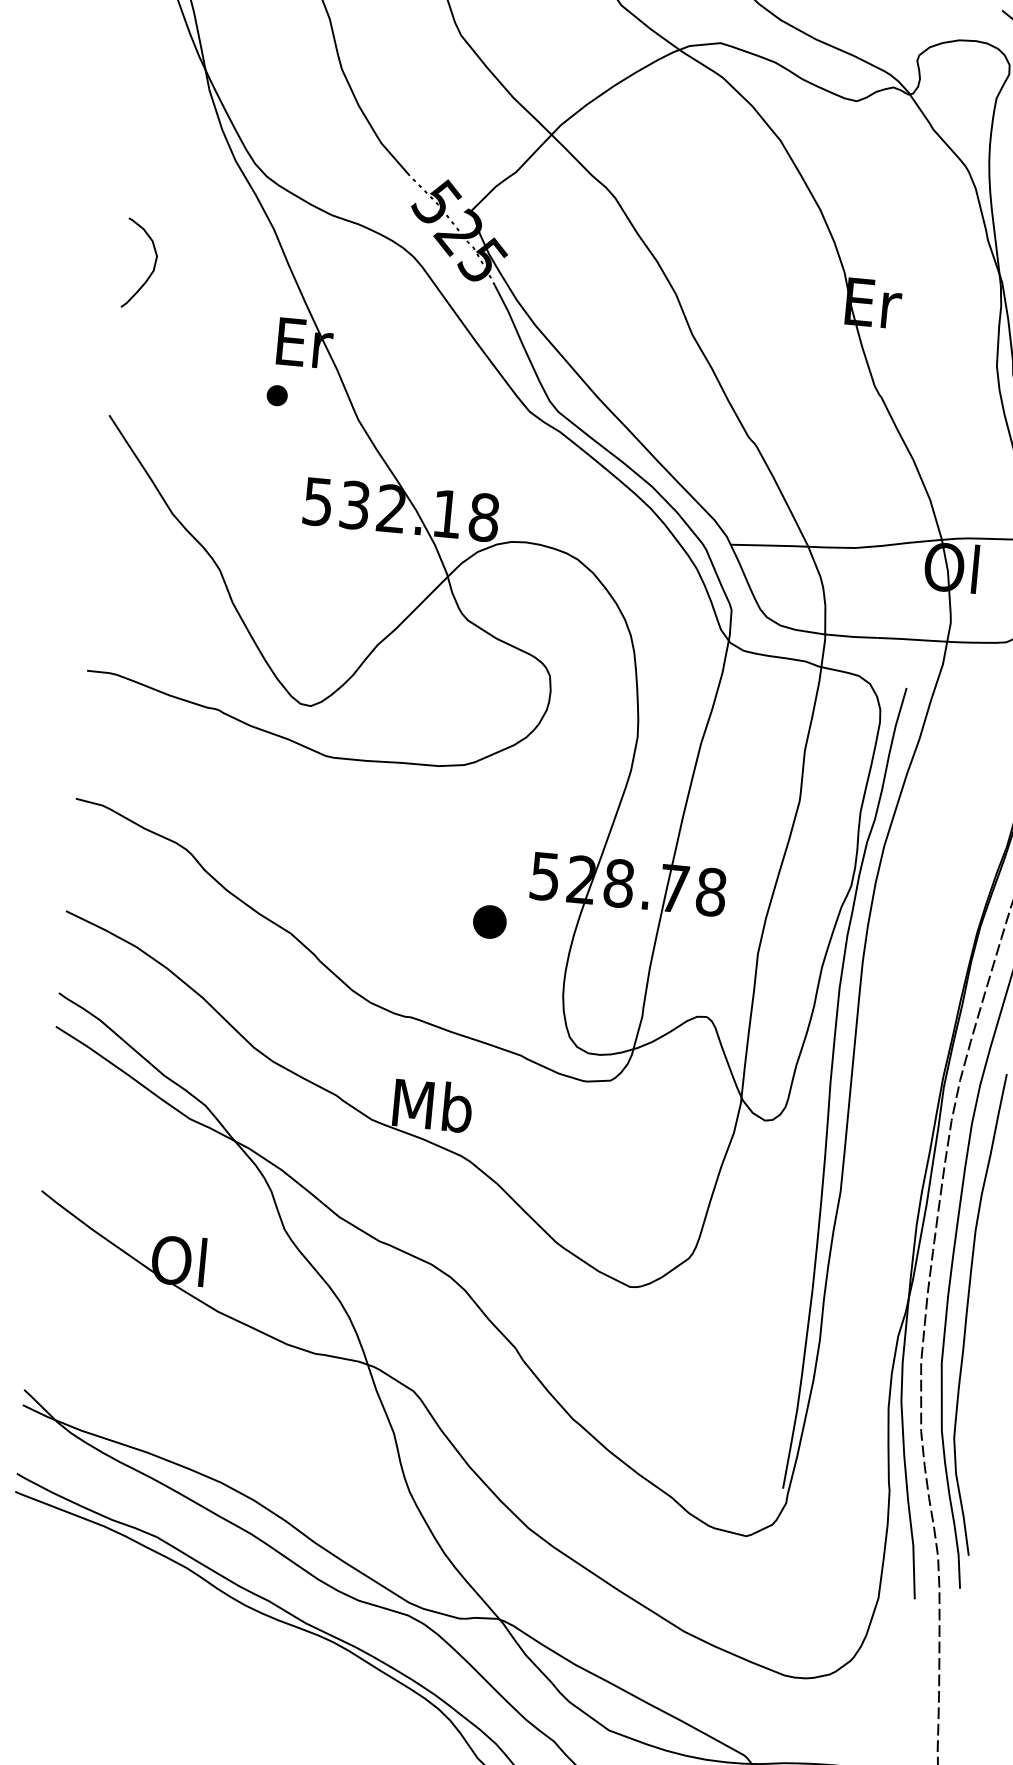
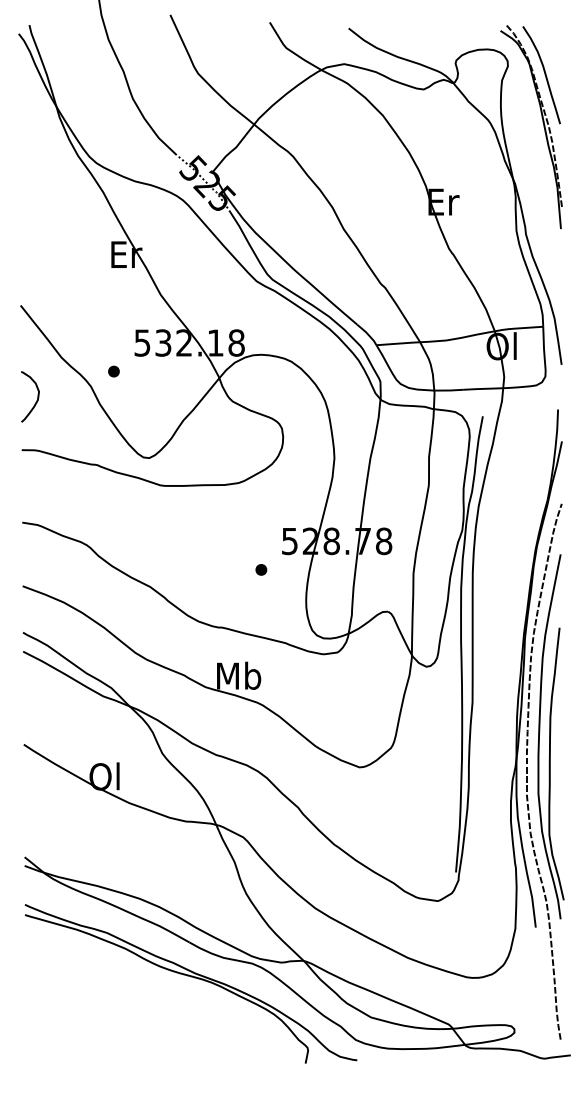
curve: (153, 264) -> (37, 396), moved
part: (276, 395) -> (113, 371), moved
part: (490, 921) -> (261, 569), size x0.62

